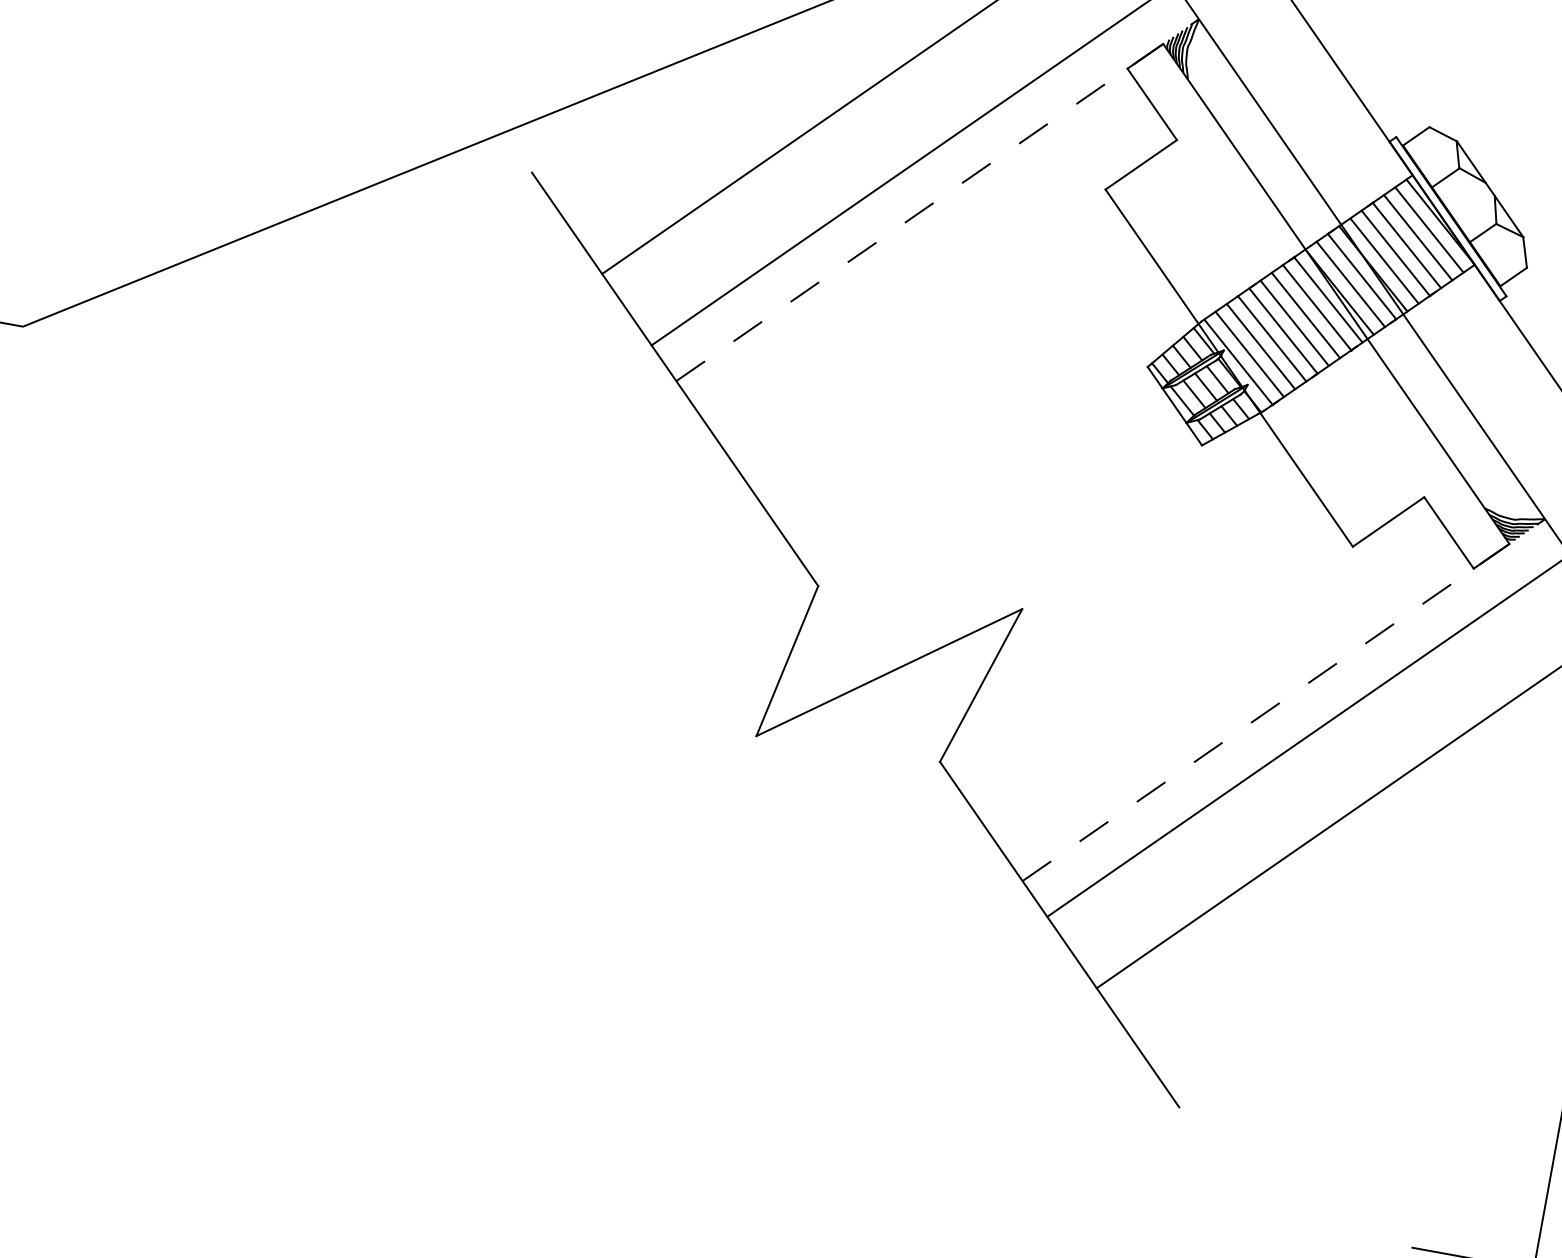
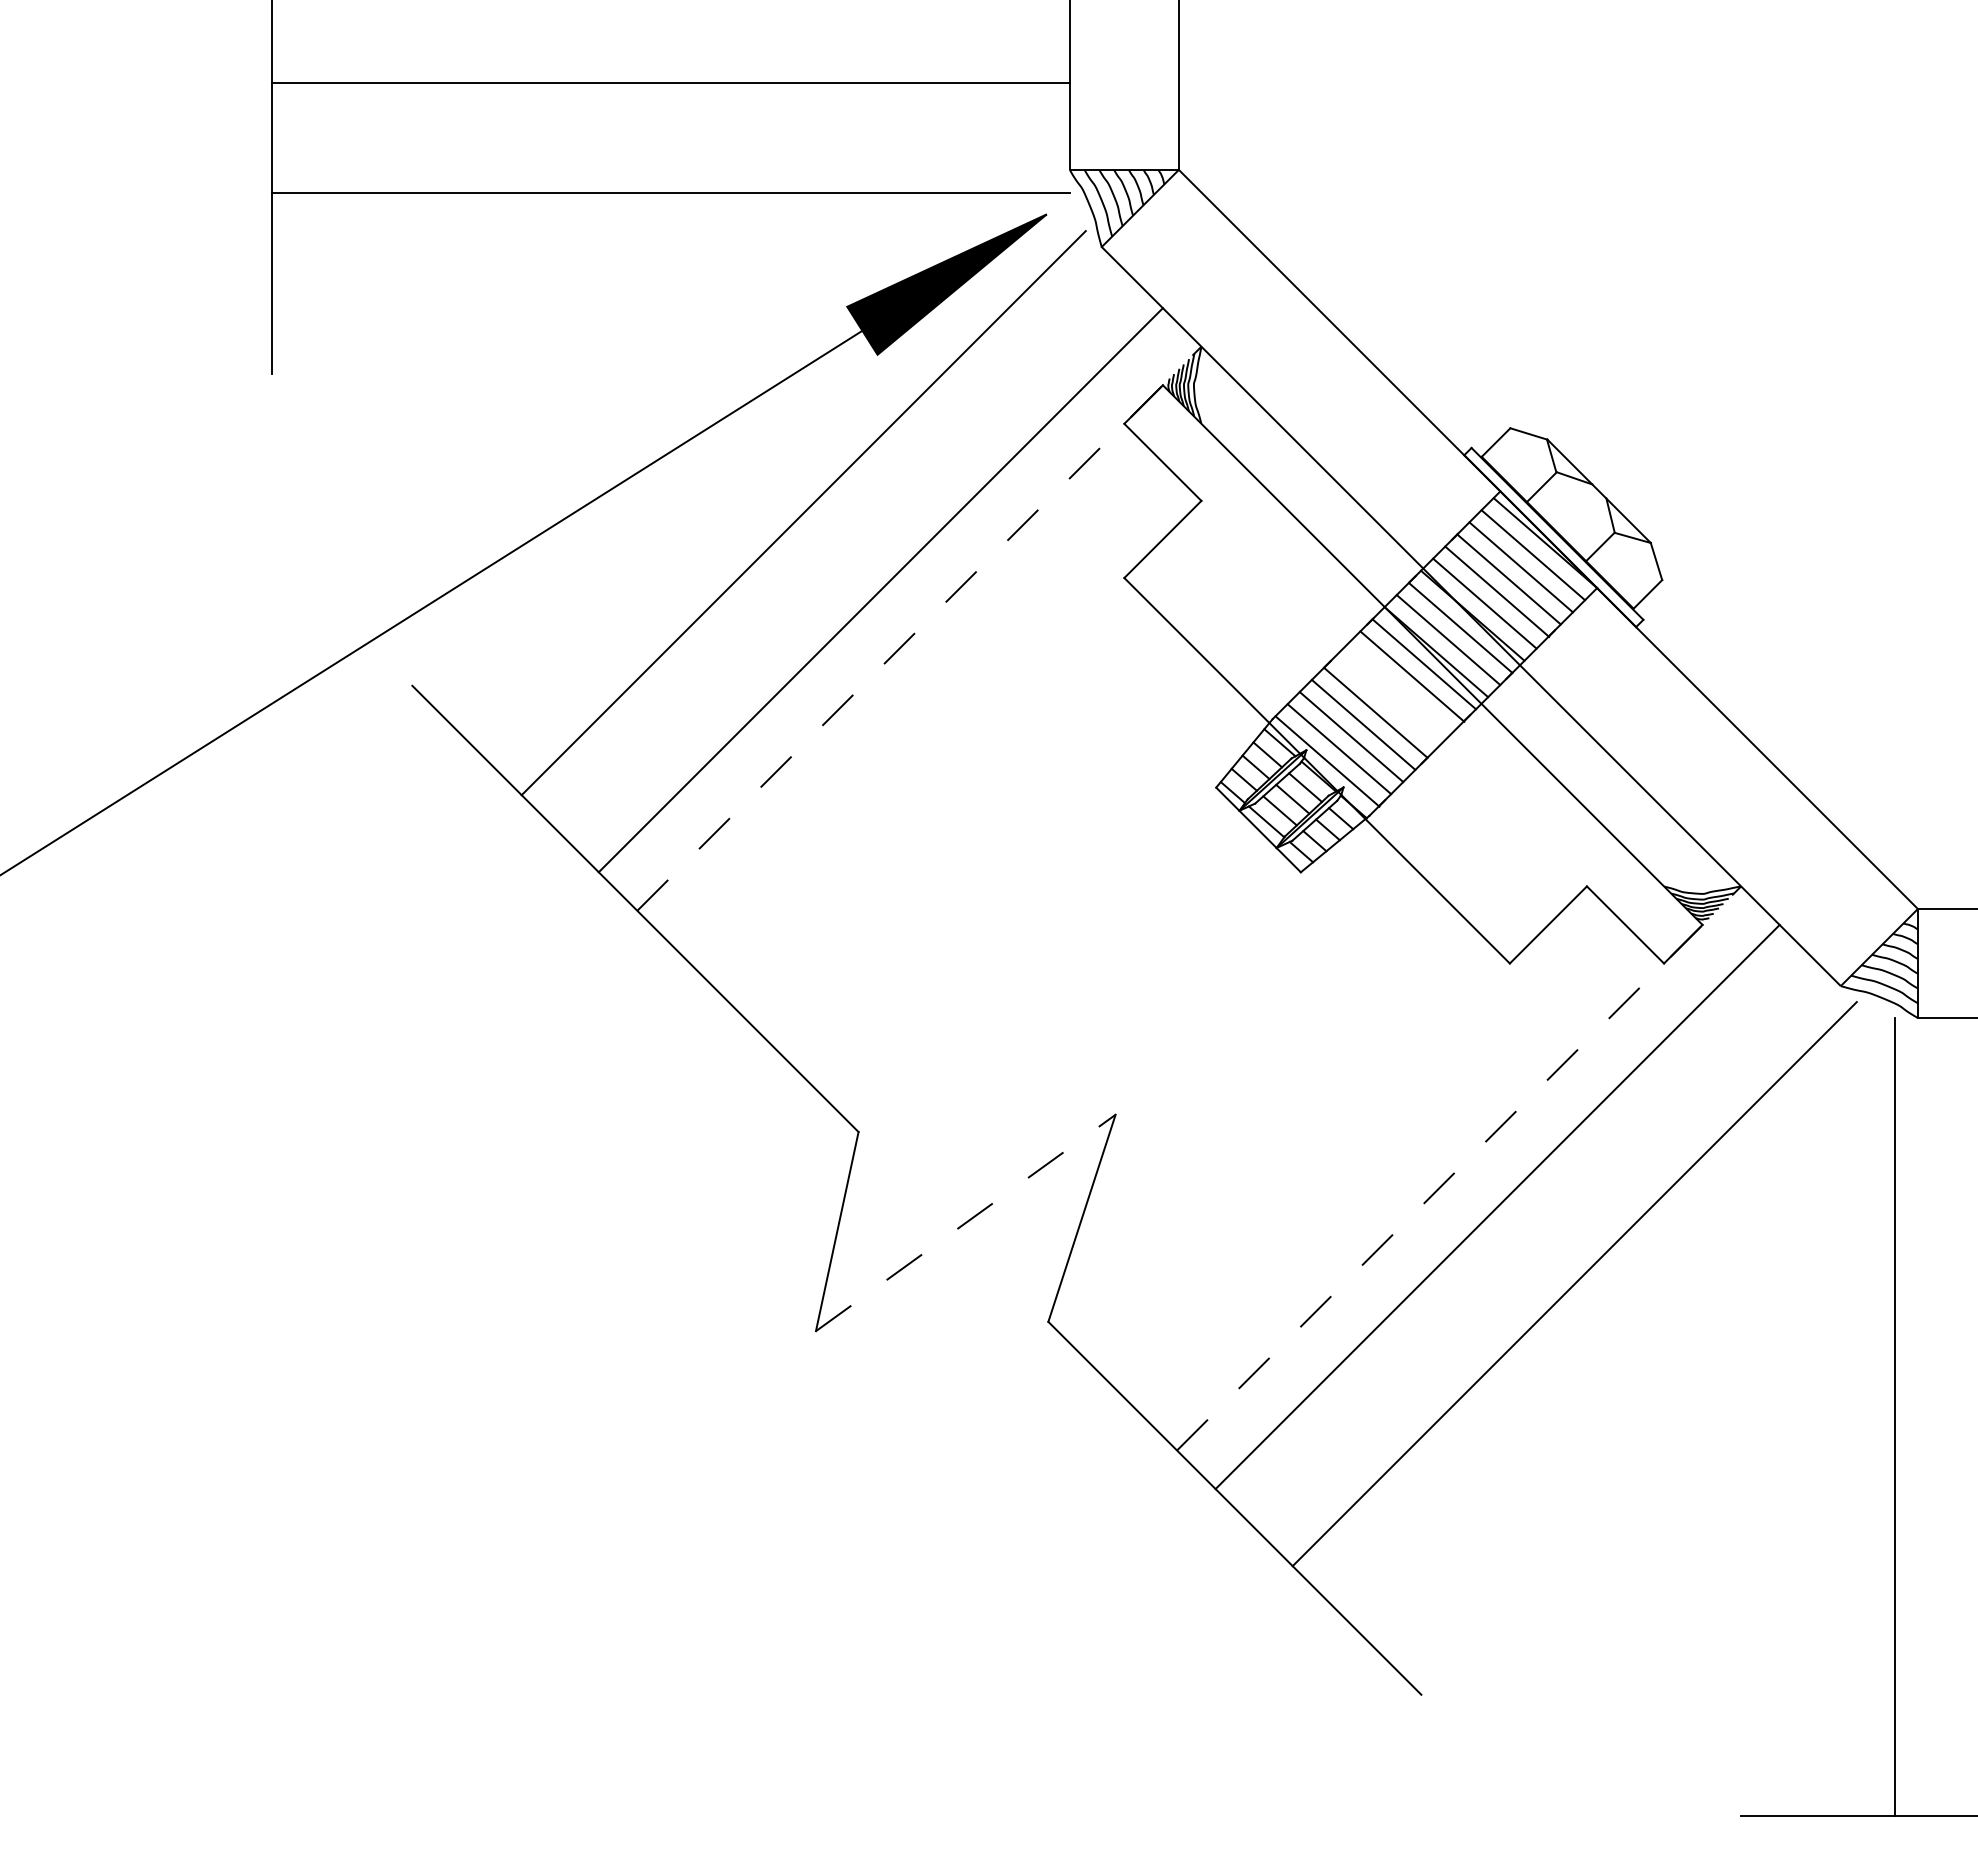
line: (1305, 315) -> (1399, 688), removed
line: (1294, 323) -> (1387, 700), removed
line: (889, 672) -> (965, 1222), solid -> dashed

